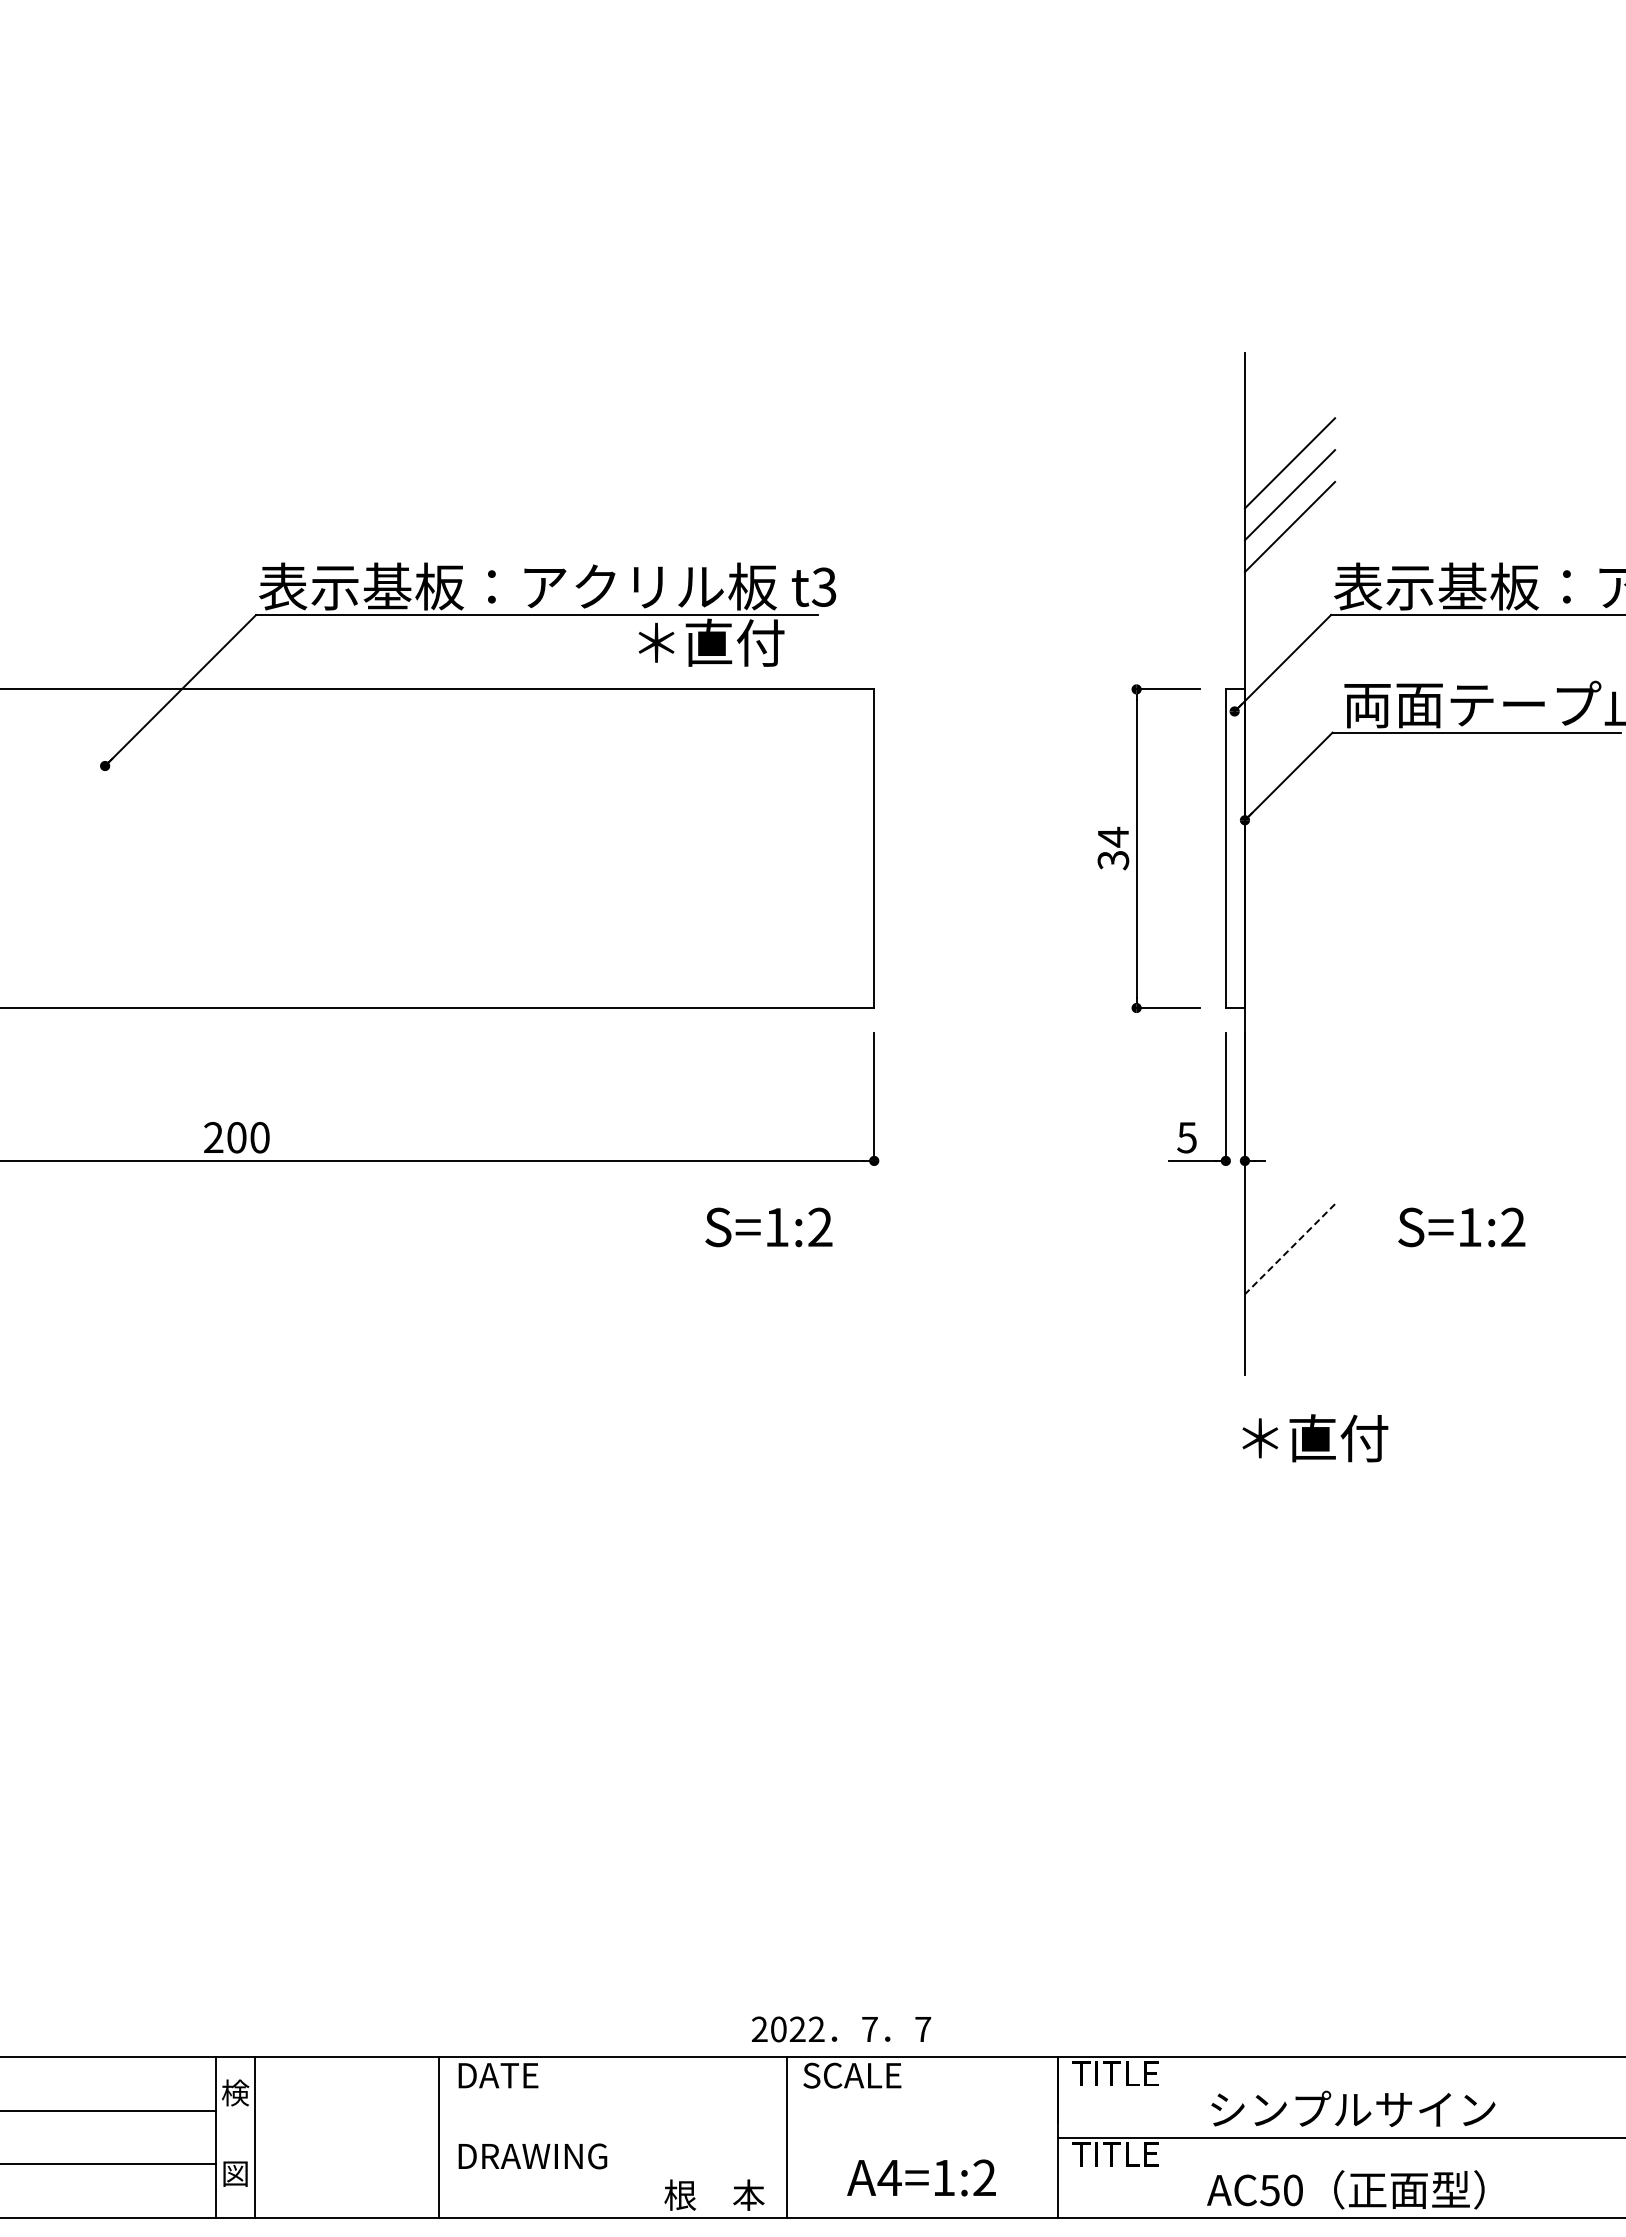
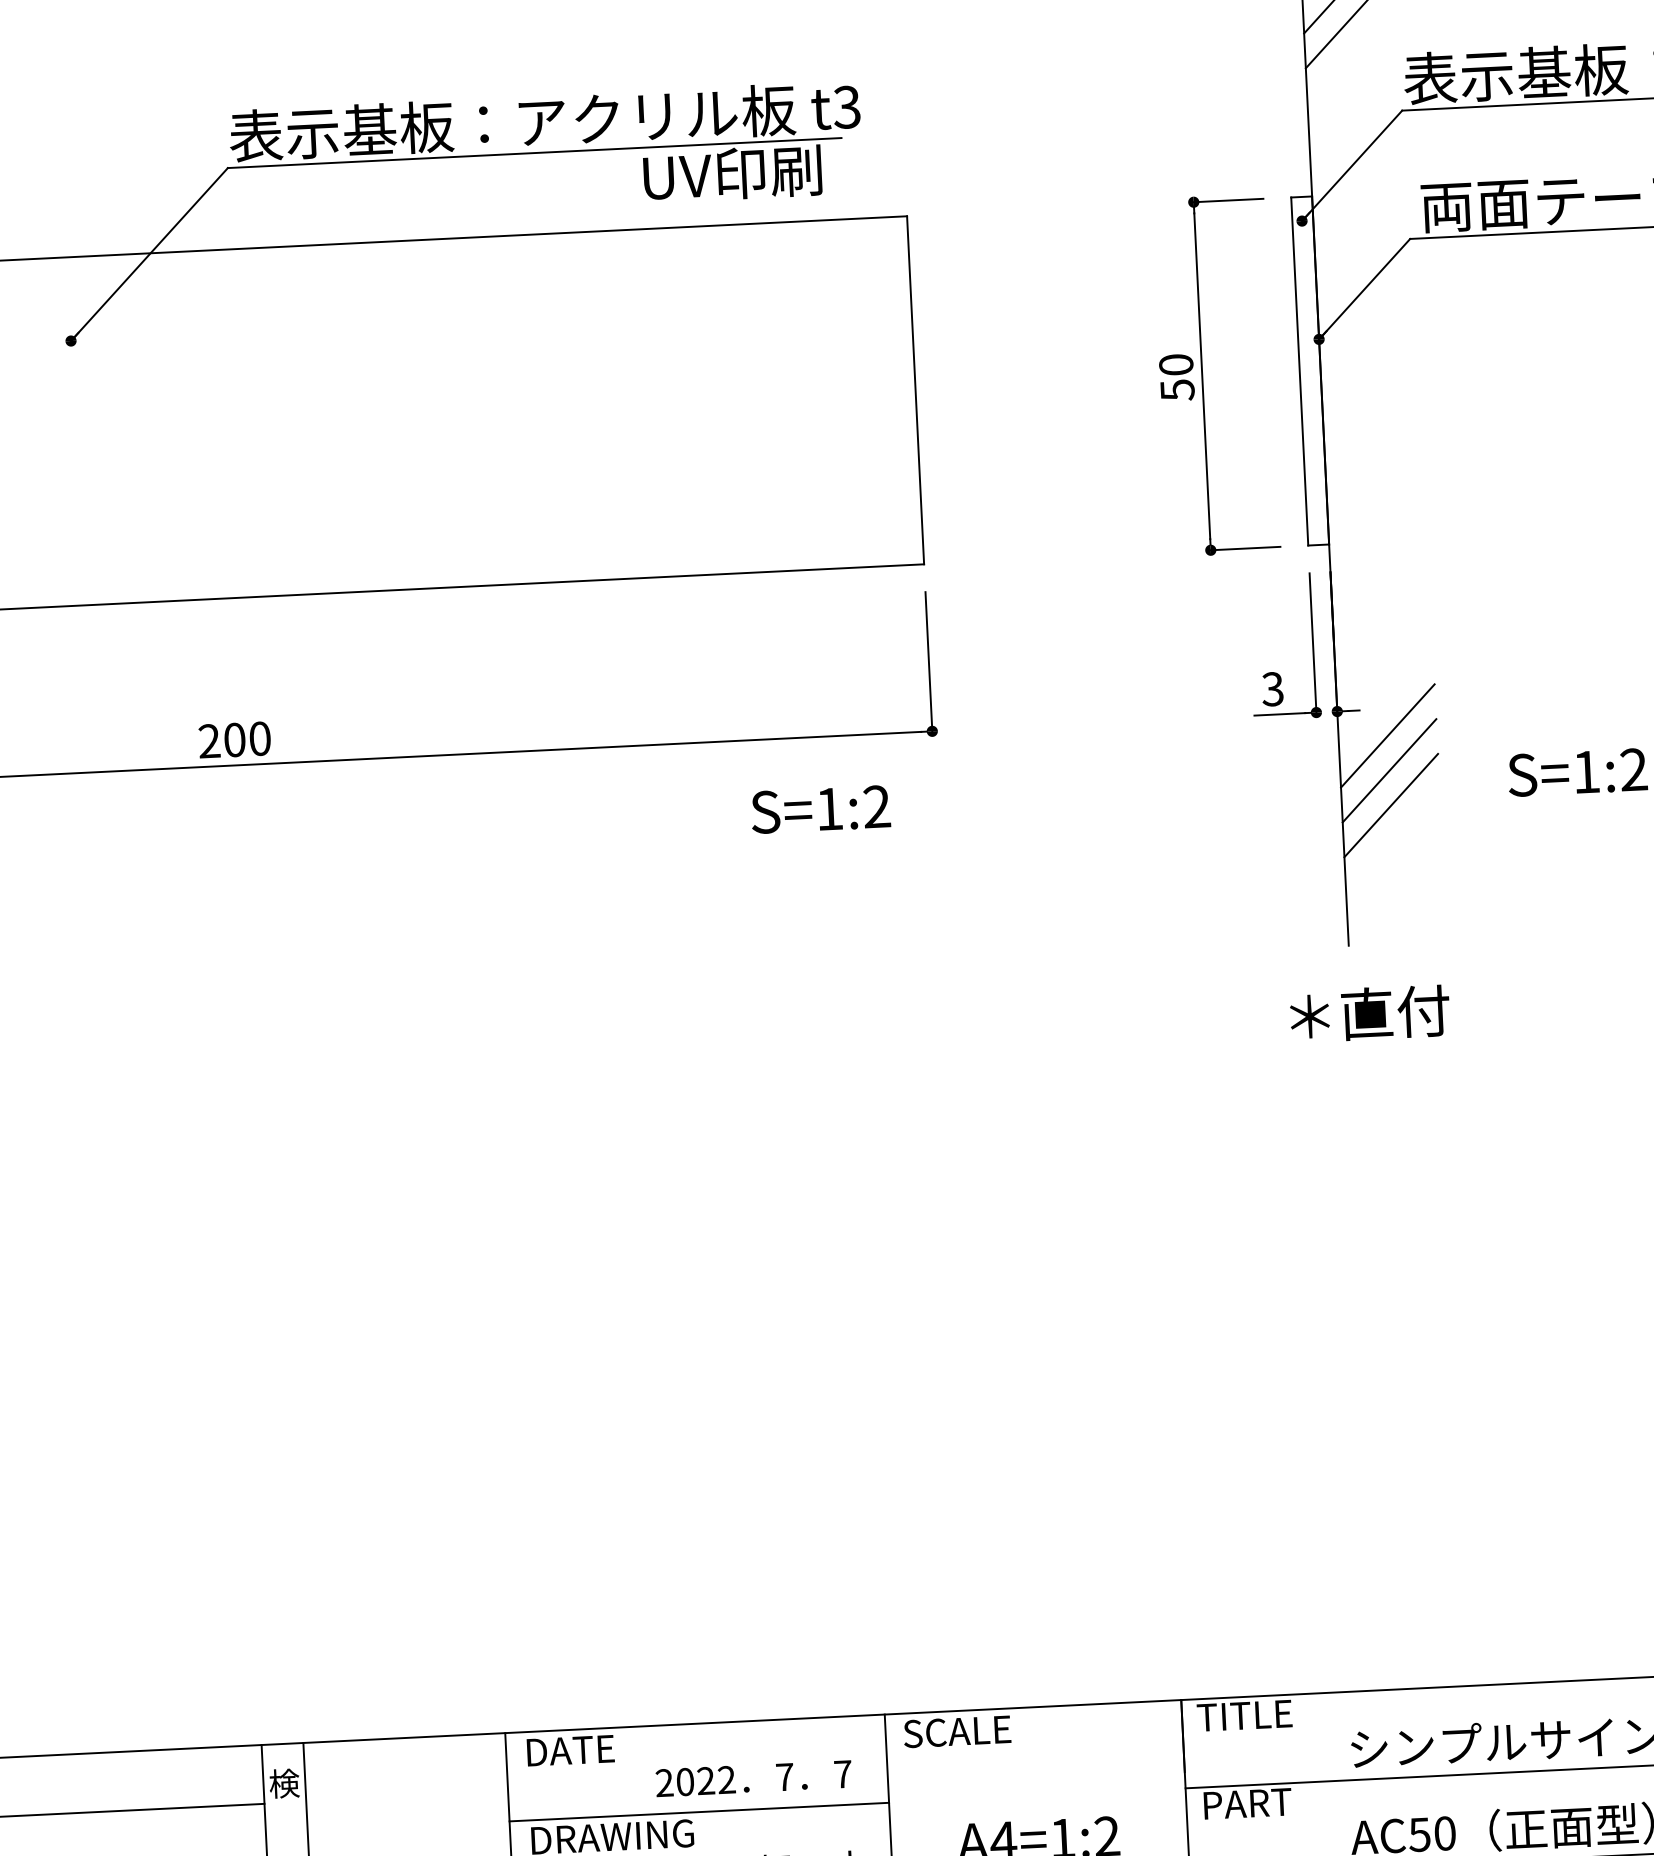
text: (716, 642) -> (732, 173), ＊直付 -> UV印刷
text: (1113, 848) -> (1177, 377), 34 -> 50
text: (1187, 1137) -> (1273, 689), 5 -> 3
line: (1289, 1185) -> (1387, 735), added
line: (1289, 1217) -> (1388, 770), added
line: (1290, 1249) -> (1391, 805), dashed -> solid
text: (1315, 1438) -> (1370, 1013), moved
text: (841, 2029) -> (753, 1778), moved
line: (612, 2137) -> (698, 1812), added
text: (1115, 2154) -> (1248, 1803), TITLE -> PART

